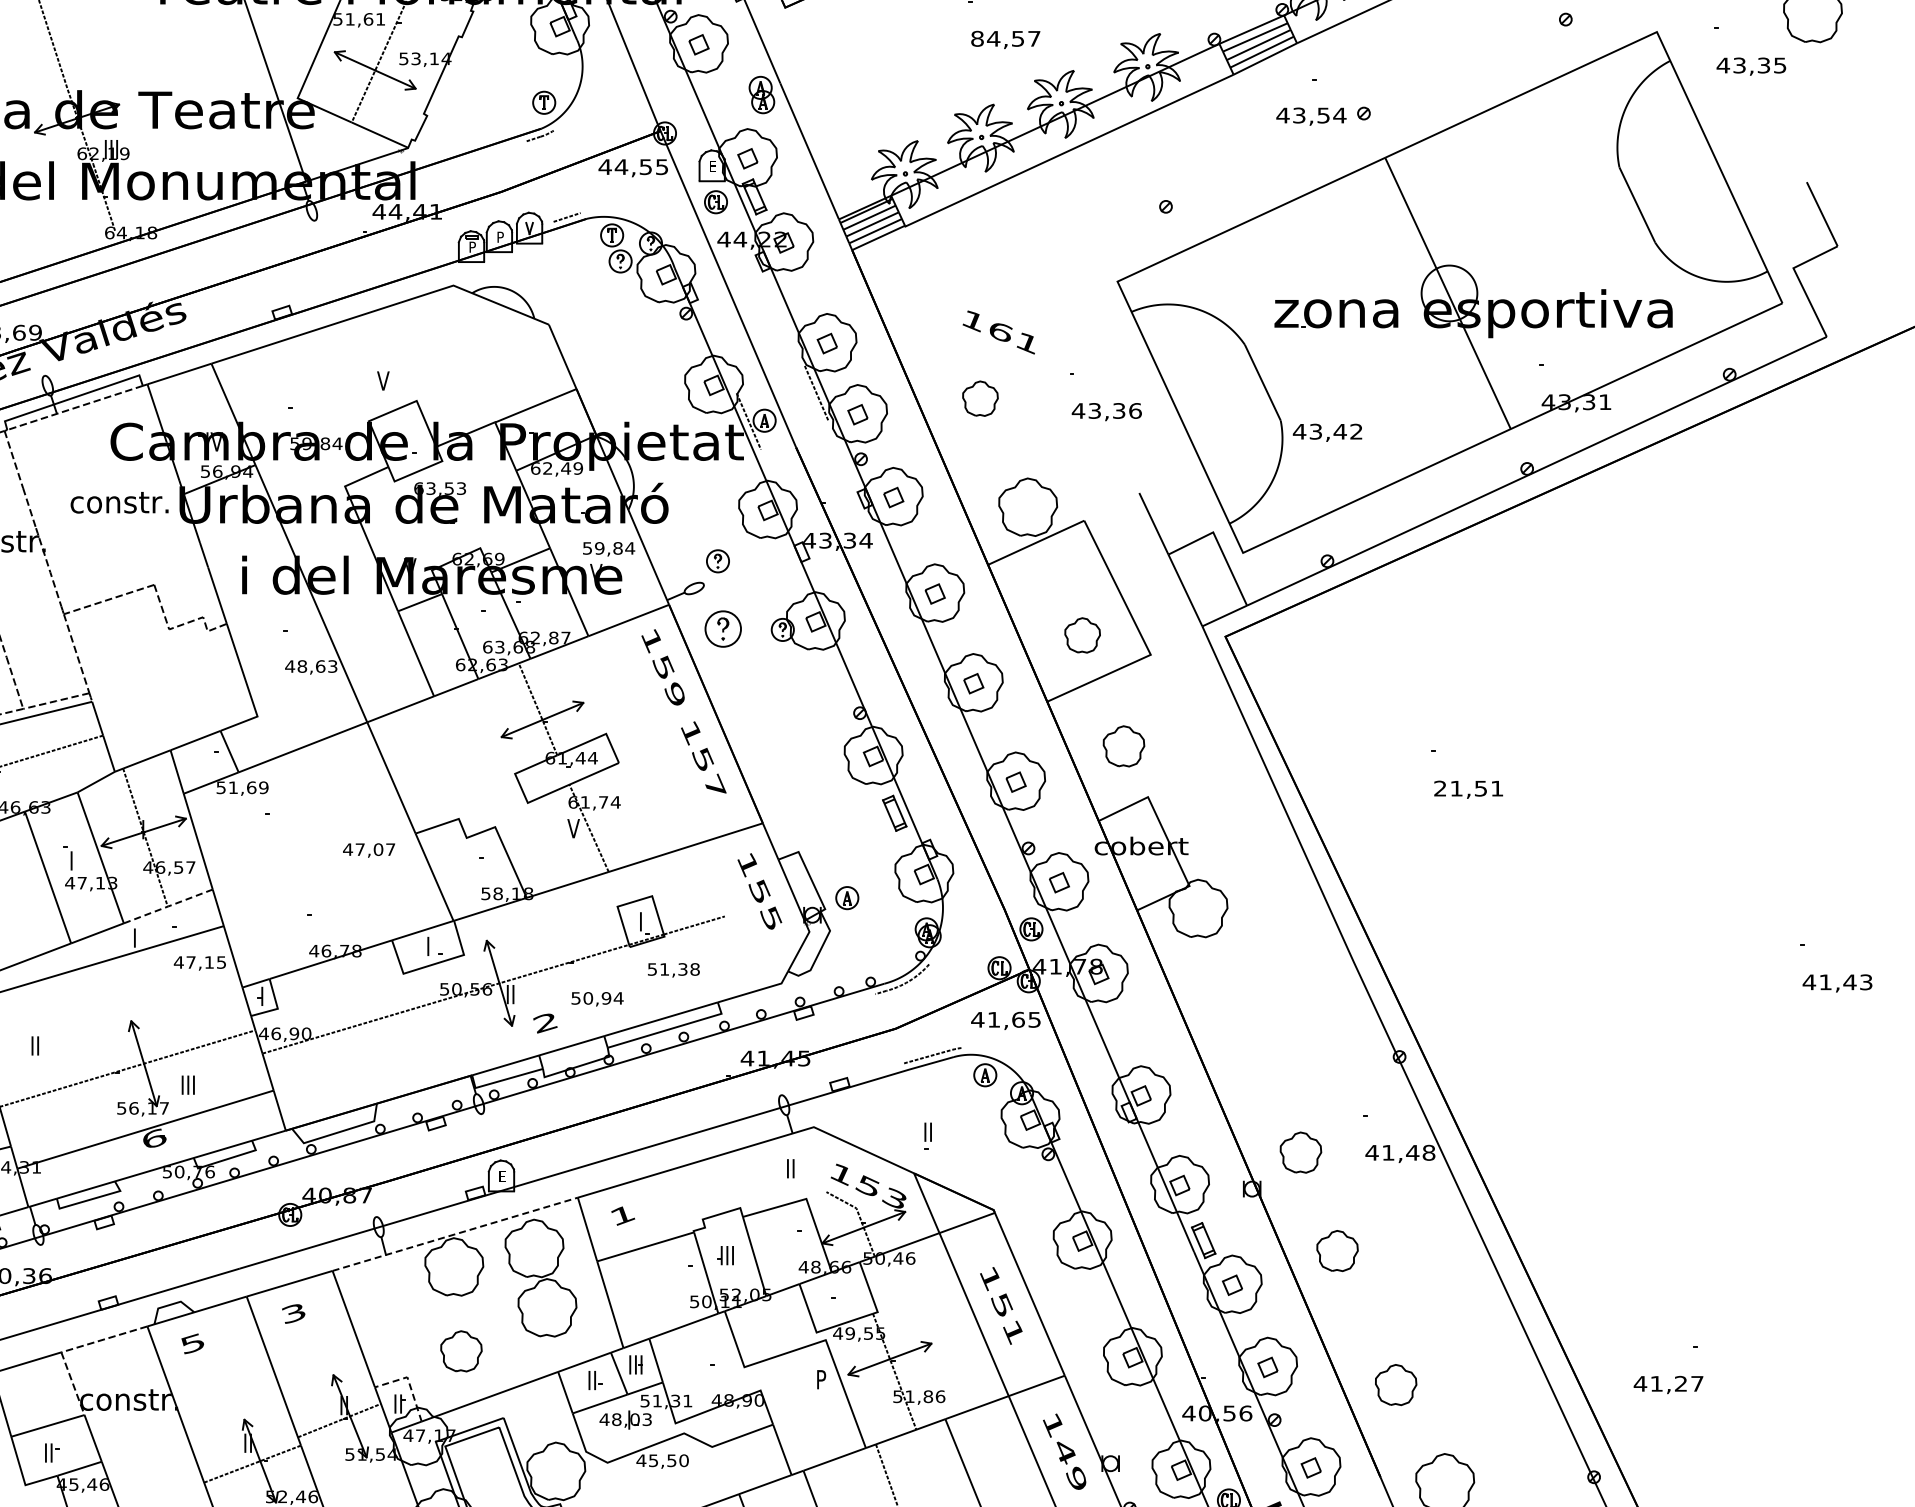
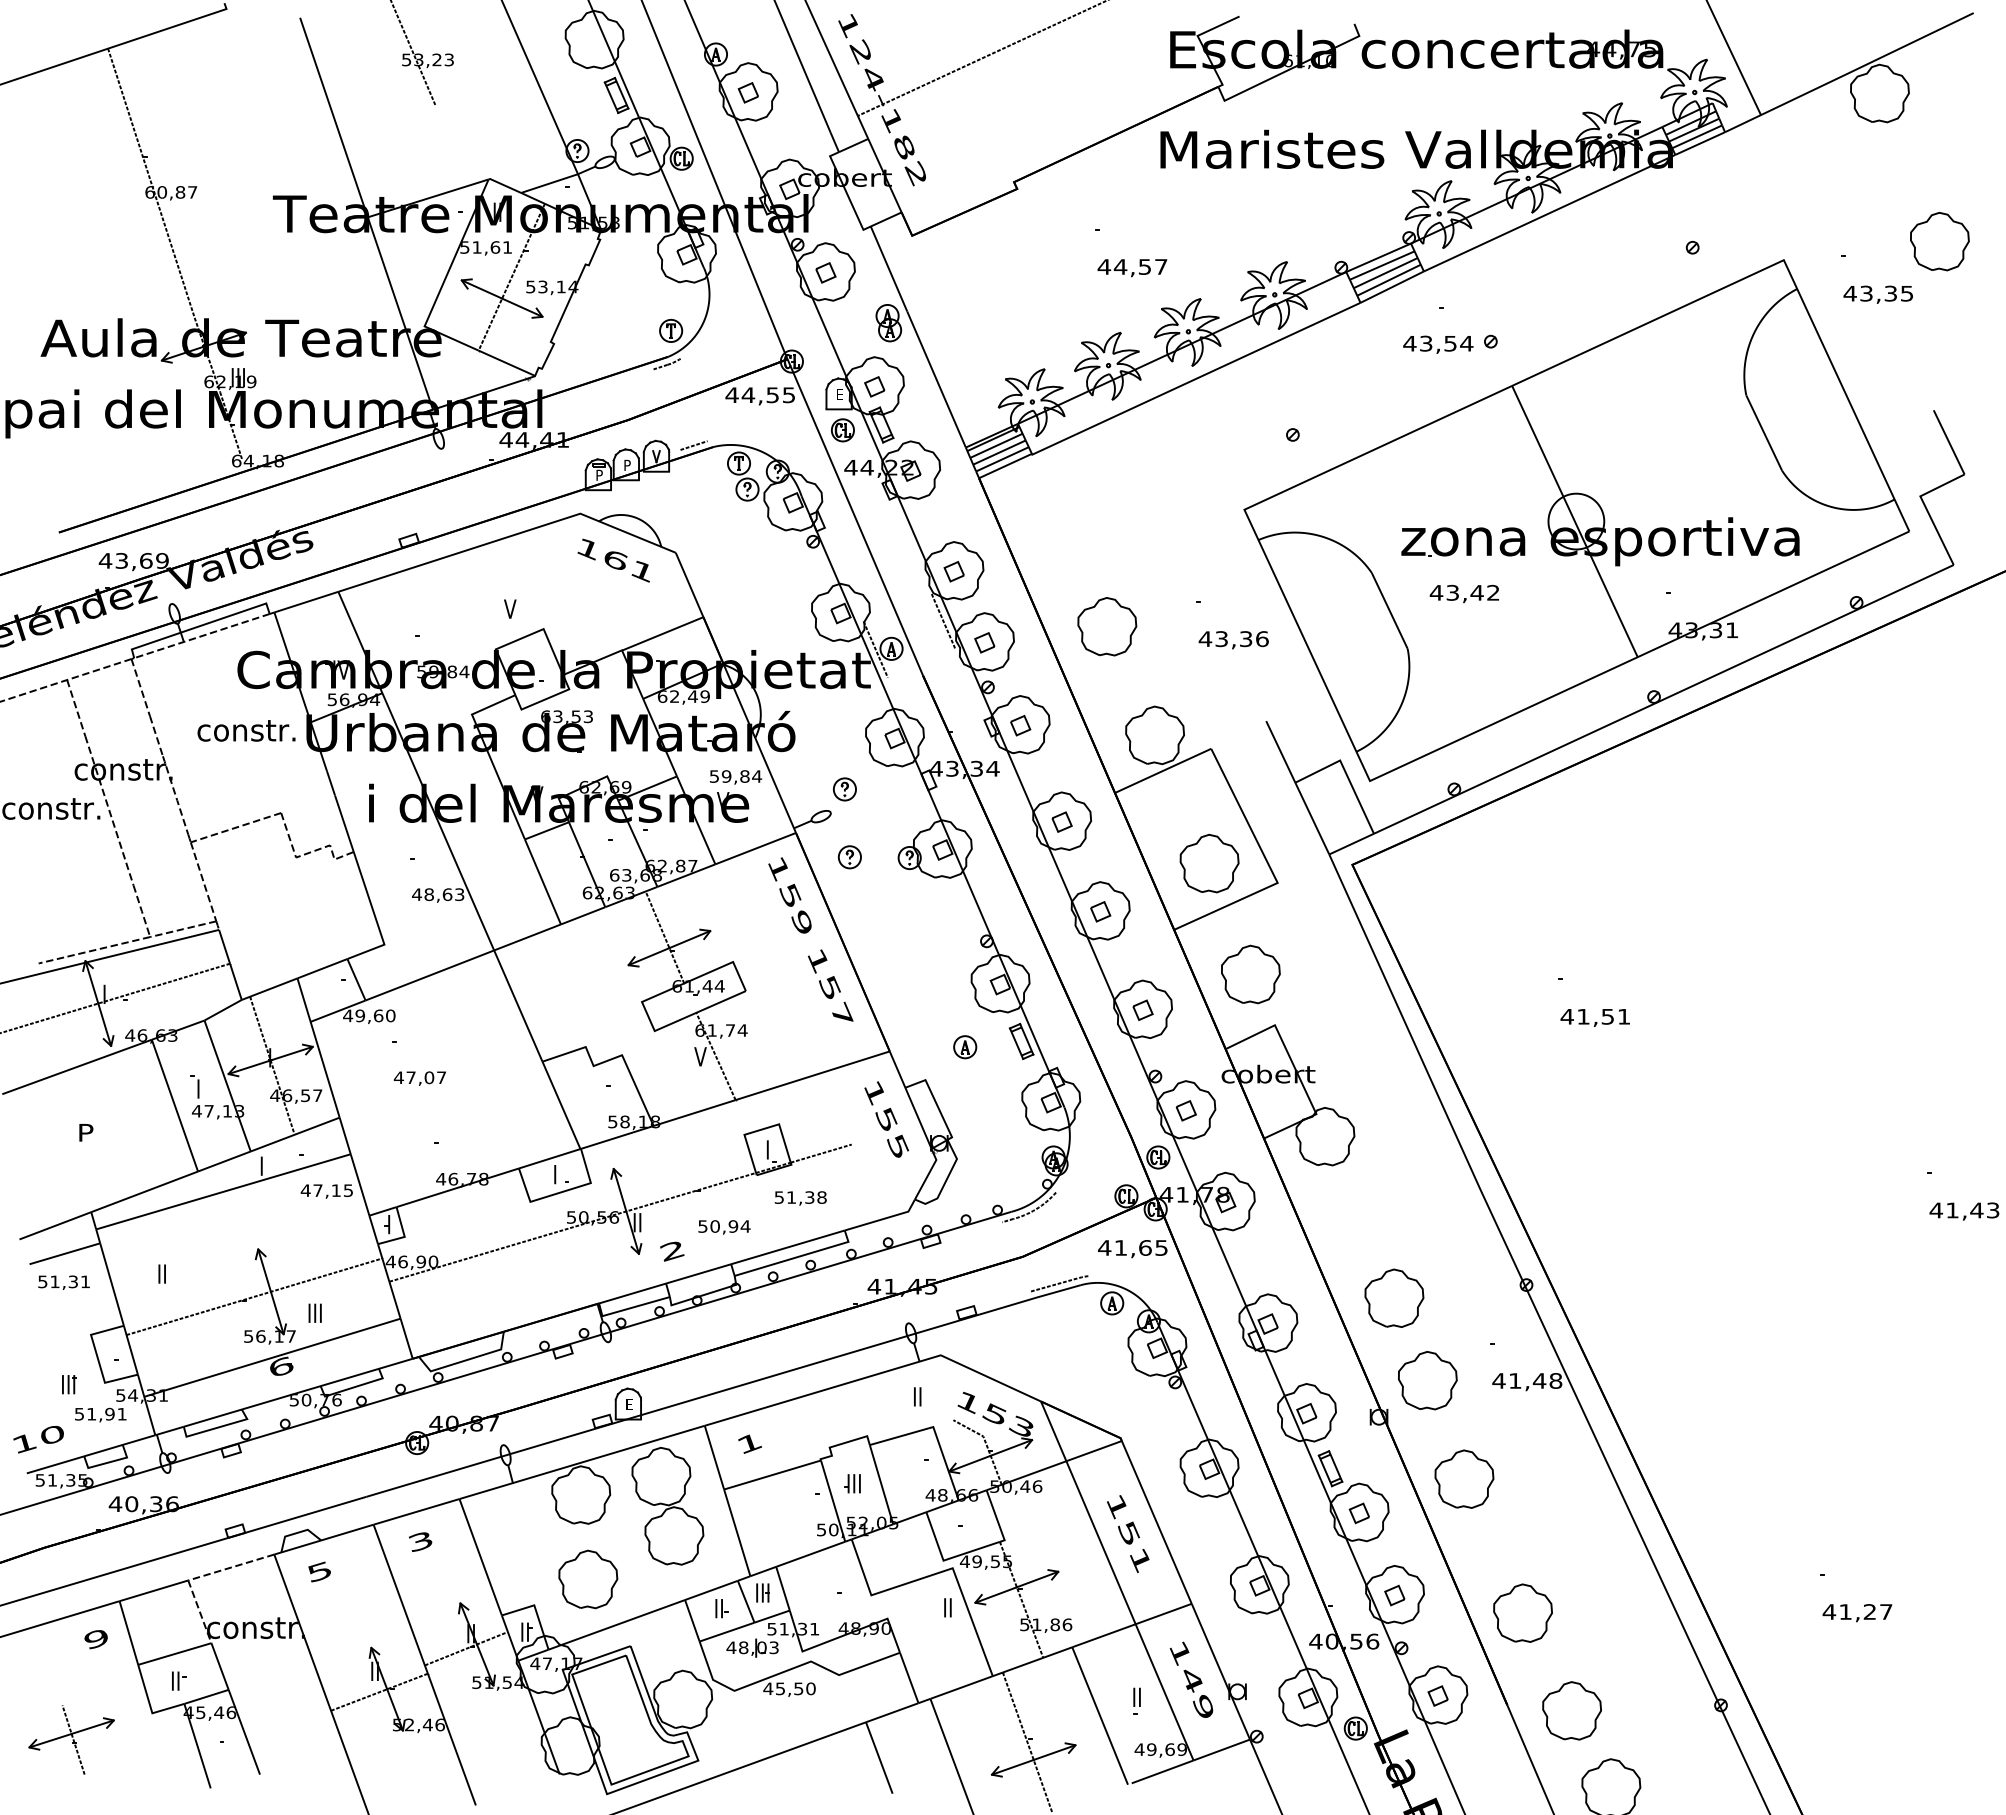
text: (977, 38) -> (1104, 266), 84,57 -> 44,57
text: (998, 332) -> (613, 560), moved
part: (980, 398) -> (1107, 626), size x1.67
text: (1326, 432) -> (1463, 593), moved
part: (722, 629) -> (849, 857), size x0.62
part: (1082, 635) -> (1209, 863), size x1.67
part: (1123, 746) -> (1250, 974), size x1.43
text: (242, 787) -> (369, 1015), 51,69 -> 49,60
text: (1439, 788) -> (1566, 1016), 21,51 -> 41,51
text: (368, 850) -> (419, 1078), moved
part: (847, 898) -> (965, 1047), moved
line: (168, 906) -> (295, 1134), dashed -> solid
part: (1267, 1069) -> (1394, 1297), added
part: (927, 1135) -> (1136, 1700), moved
part: (1300, 1152) -> (1427, 1380), size x1.43
line: (455, 1234) -> (582, 1462), dashed -> solid
part: (1337, 1250) -> (1464, 1478), size x1.43
part: (461, 1351) -> (588, 1579), size x1.43
text: (821, 1379) -> (948, 1607), P -> II
line: (409, 1382) -> (536, 1610), dashed -> solid
part: (1395, 1384) -> (1522, 1612), size x1.43
text: (1668, 1385) -> (1857, 1613), moved

